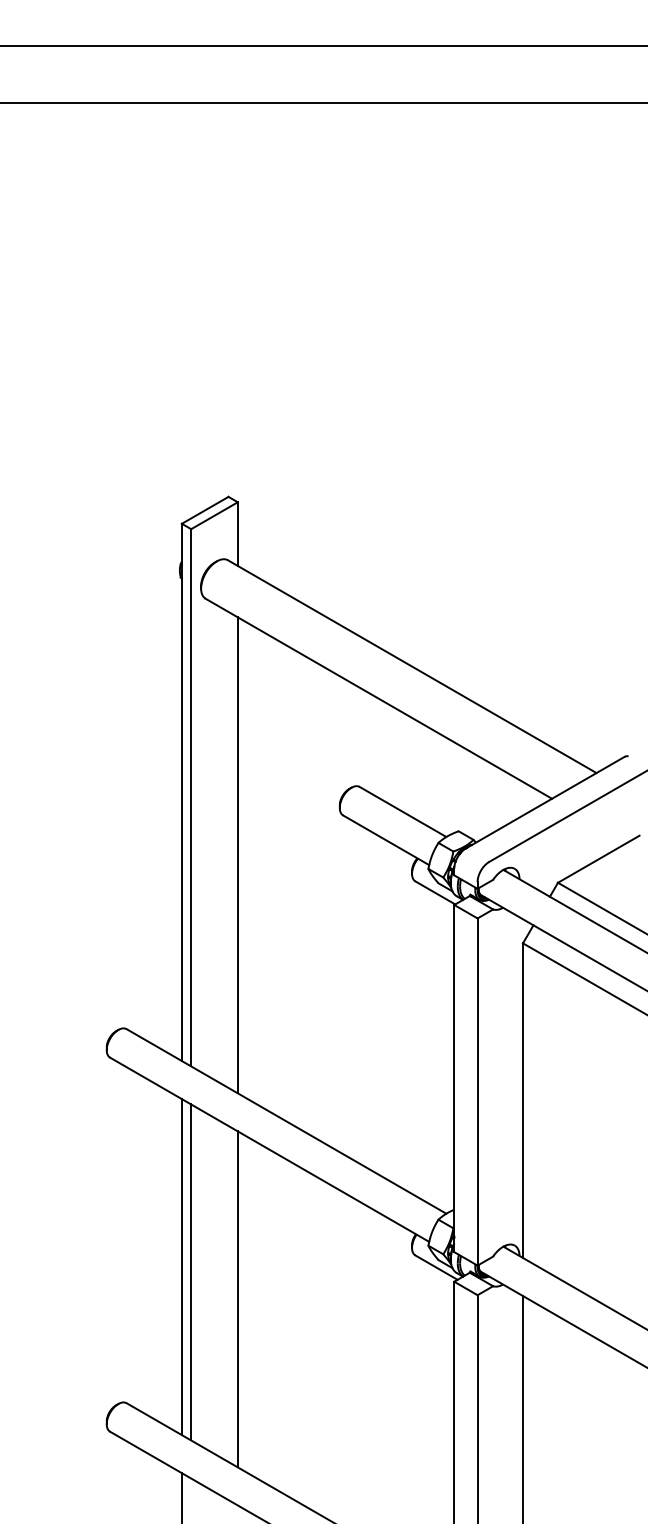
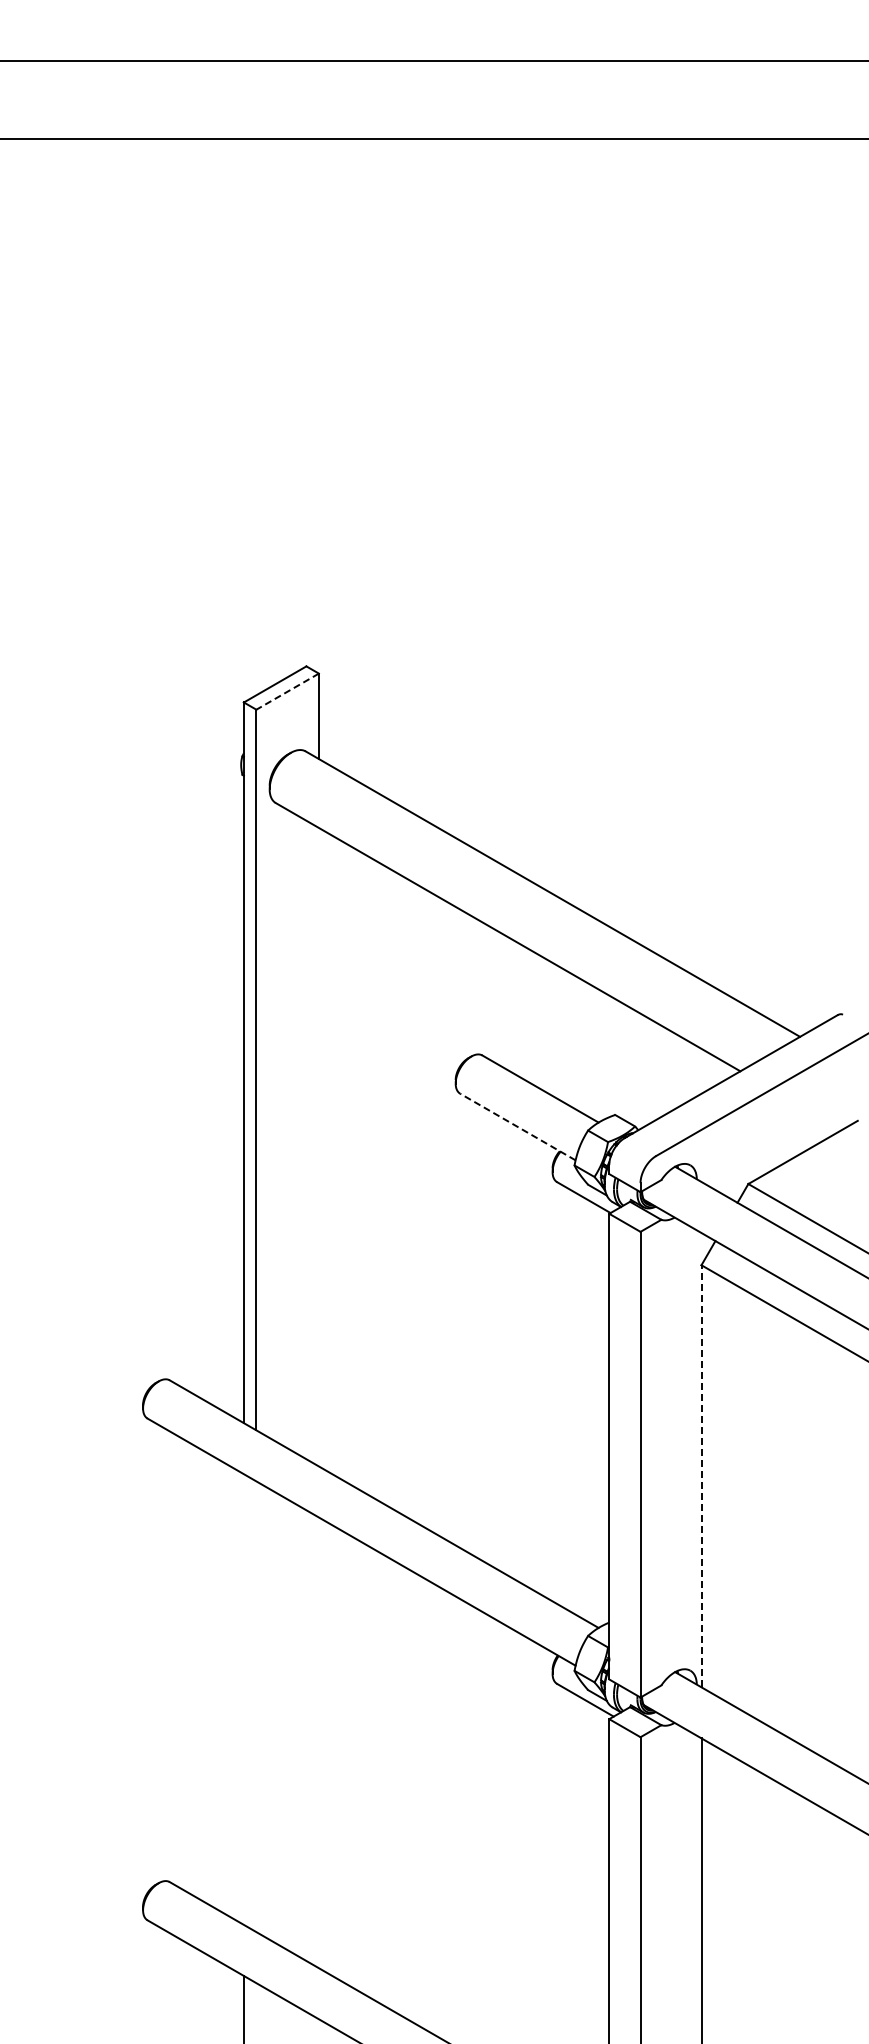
line: (214, 515) -> (287, 691), solid -> dashed
line: (385, 840) -> (517, 1127), solid -> dashed
line: (237, 854) -> (318, 1146), removed
line: (523, 1100) -> (701, 1475), solid -> dashed
line: (181, 1267) -> (243, 1699), removed
line: (191, 1272) -> (256, 1706), removed
line: (237, 1299) -> (318, 1742), removed

